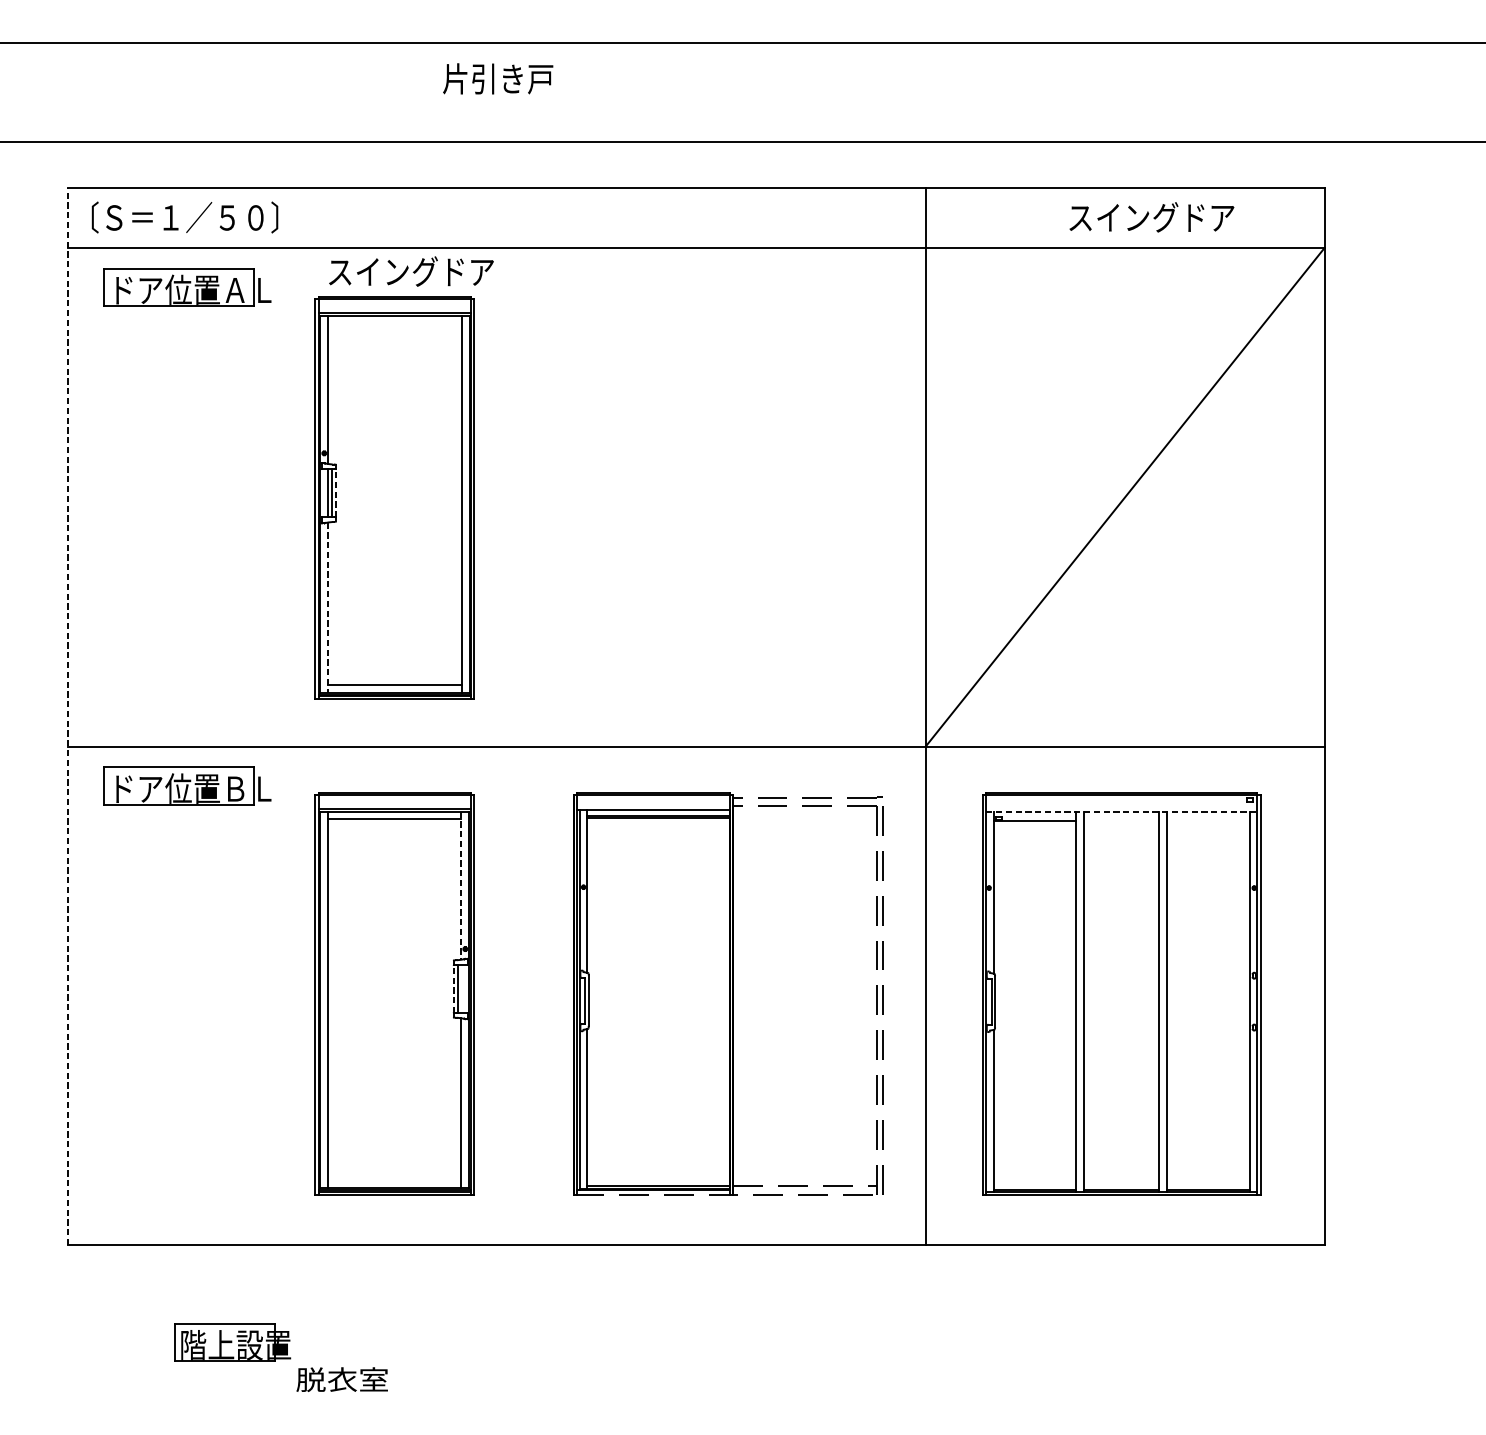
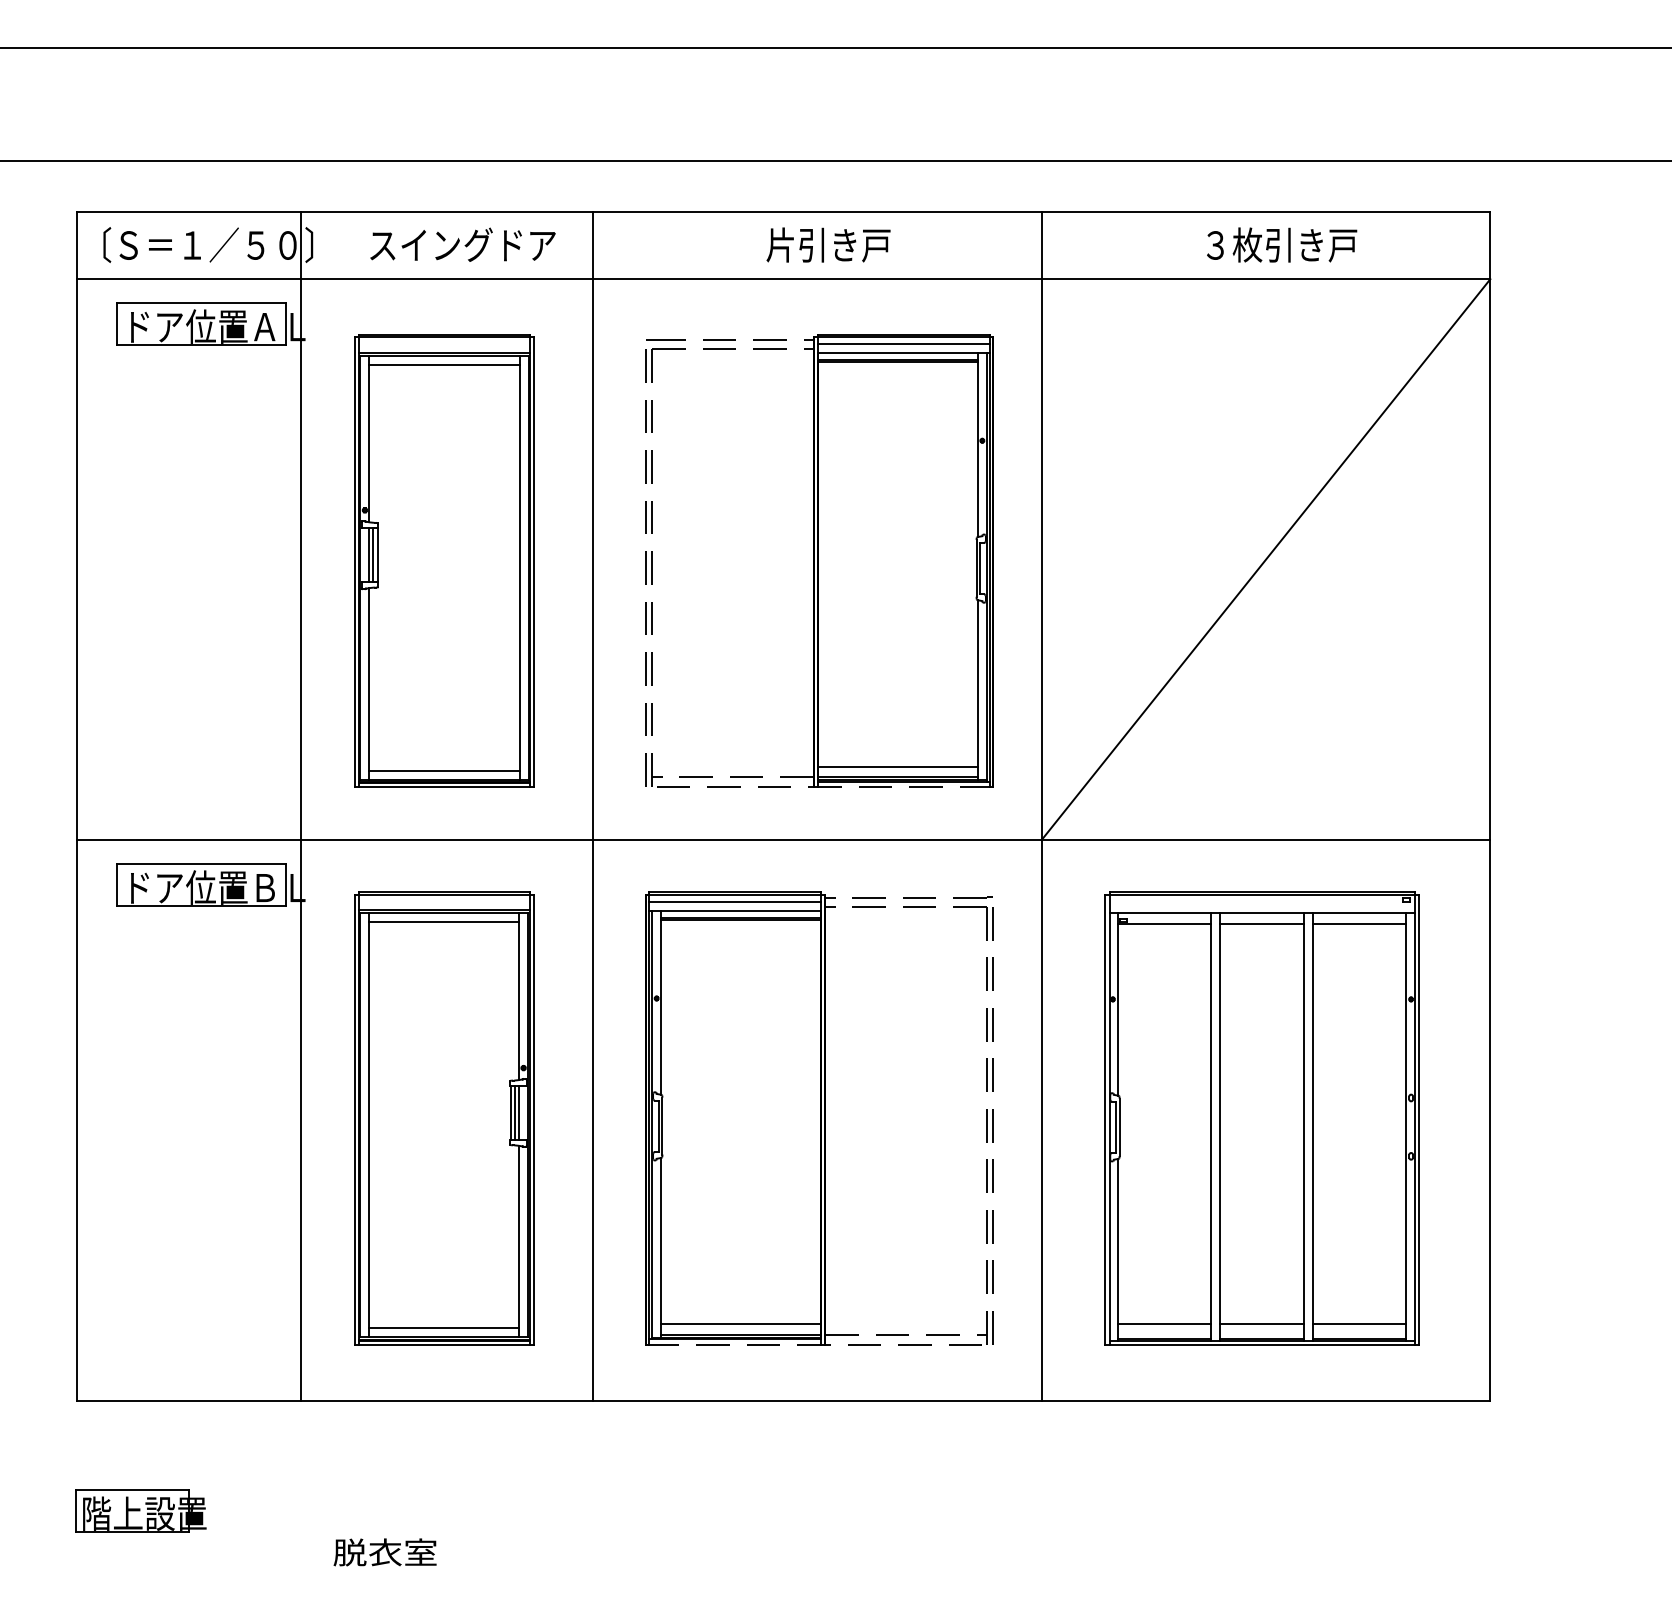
text: (498, 78) -> (828, 244), moved
text: (1151, 217) -> (1295, 244), スイングドア -> ３枚引き戸
text: (410, 271) -> (462, 244), moved
line: (394, 323) -> (444, 364), added
line: (335, 492) -> (377, 554), dashed -> solid
part: (728, 497) -> (819, 560), added
line: (328, 607) -> (369, 683), dashed -> solid
line: (67, 716) -> (76, 806), dashed -> solid
line: (267, 716) -> (301, 806), added
line: (526, 716) -> (592, 806), added
line: (653, 801) -> (735, 902), added
line: (1122, 811) -> (1262, 913), dashed -> solid
line: (1122, 820) -> (1262, 923), added
line: (1207, 820) -> (1358, 923), added
line: (461, 886) -> (519, 997), dashed -> solid
line: (453, 988) -> (510, 1112), dashed -> solid
line: (461, 988) -> (519, 1112), added
line: (1035, 1176) -> (1164, 1323), added
line: (1122, 1176) -> (1262, 1323), added
line: (1207, 1176) -> (1358, 1323), added
line: (658, 1177) -> (740, 1324), added
line: (394, 1180) -> (443, 1328), added
part: (232, 1342) -> (140, 1510), moved

